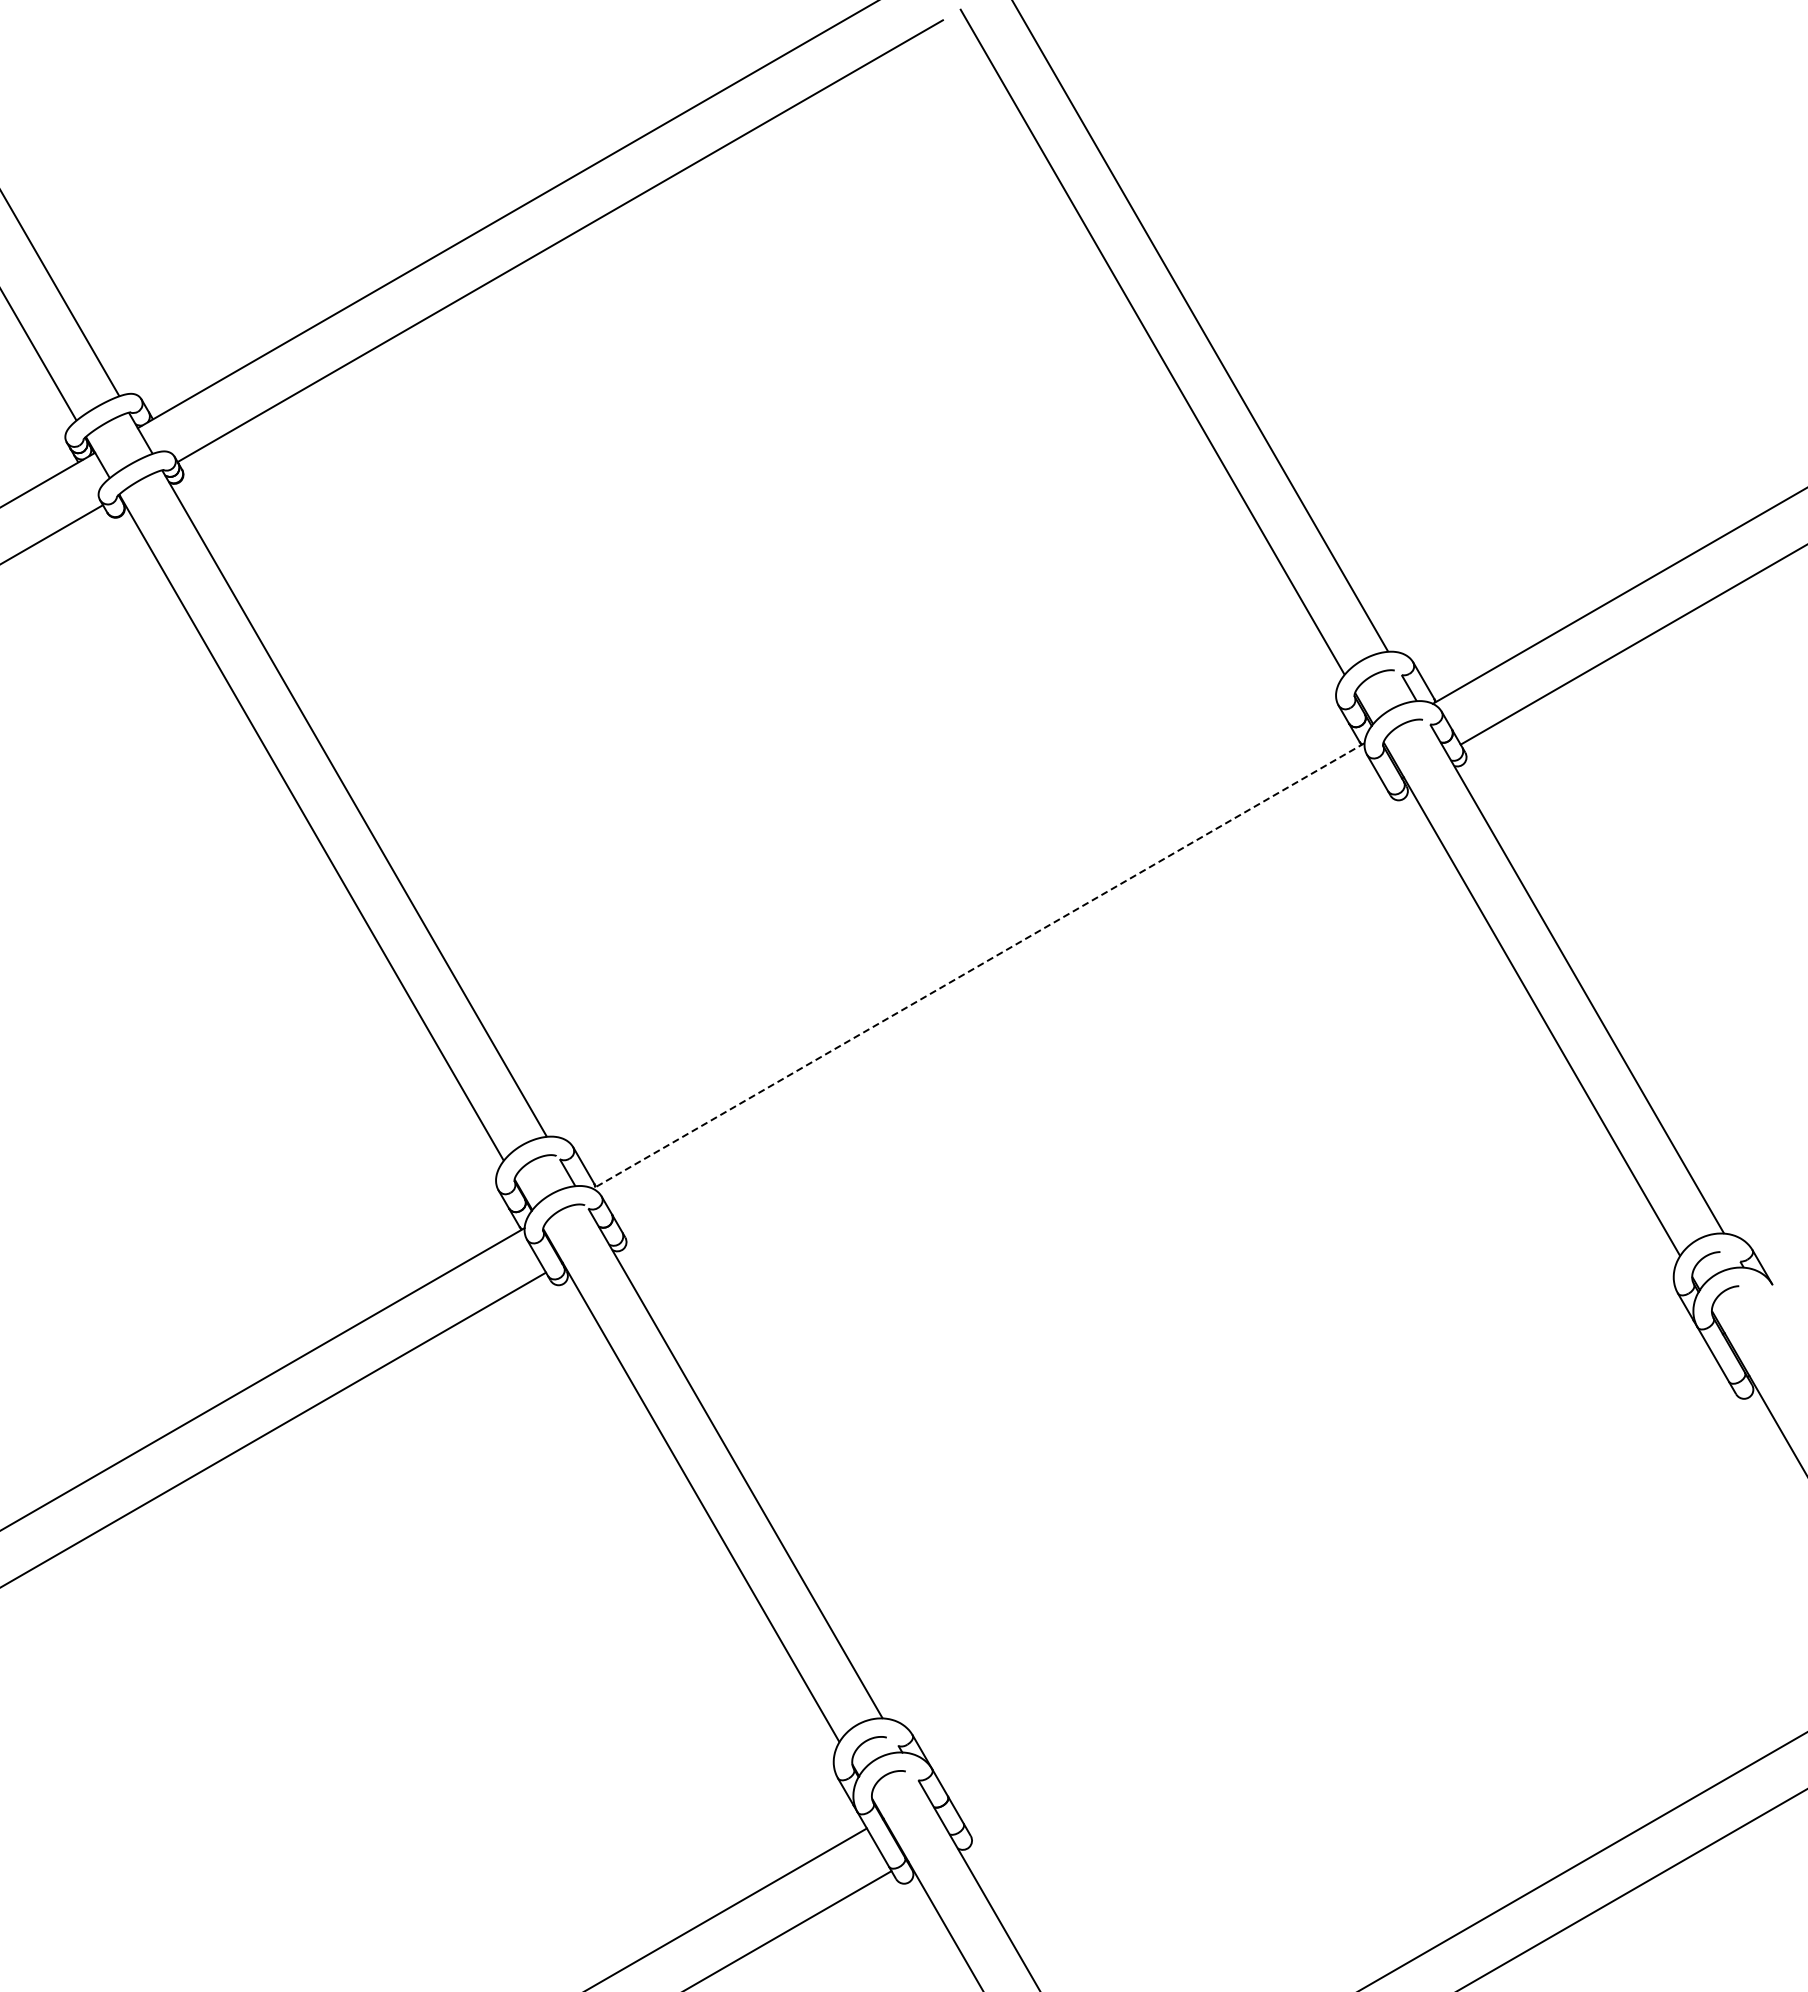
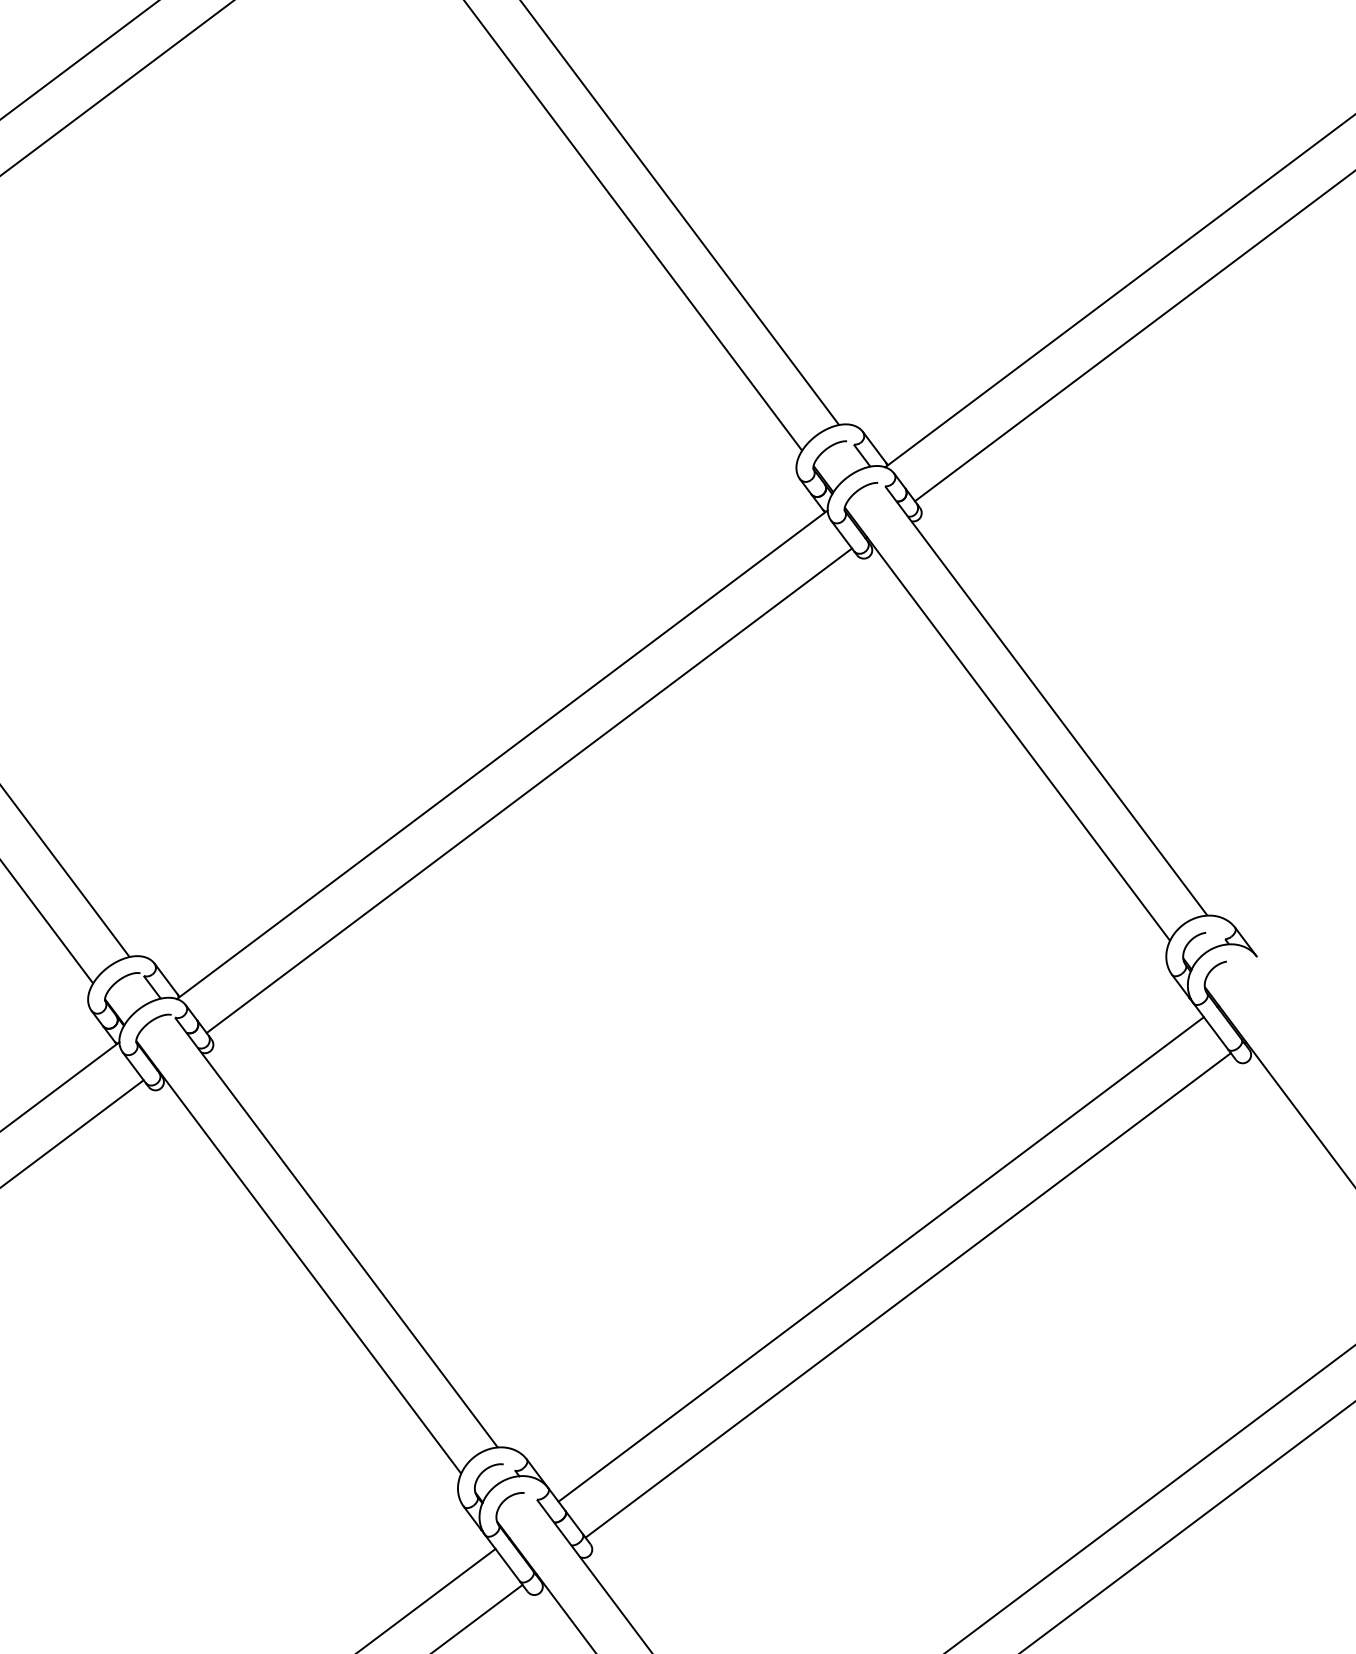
line: (978, 965) -> (502, 754), dashed -> solid
line: (1003, 1008) -> (529, 790), added
line: (1323, 1564) -> (880, 1259), added
line: (1348, 1607) -> (907, 1295), added

